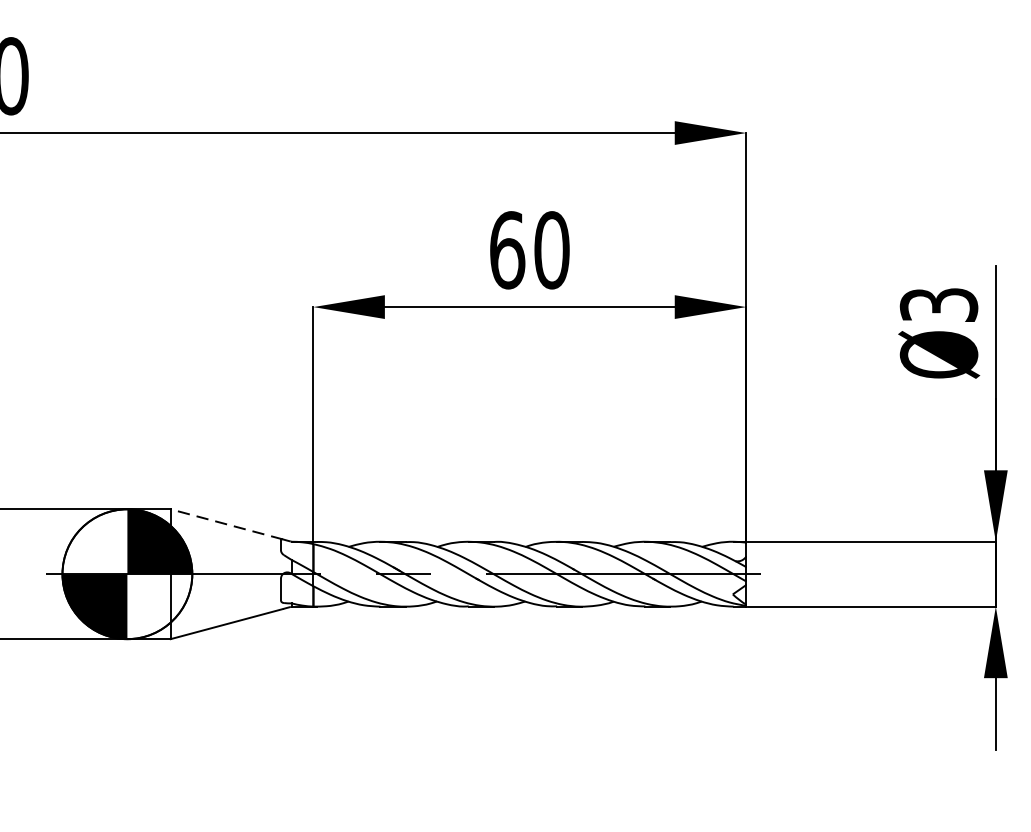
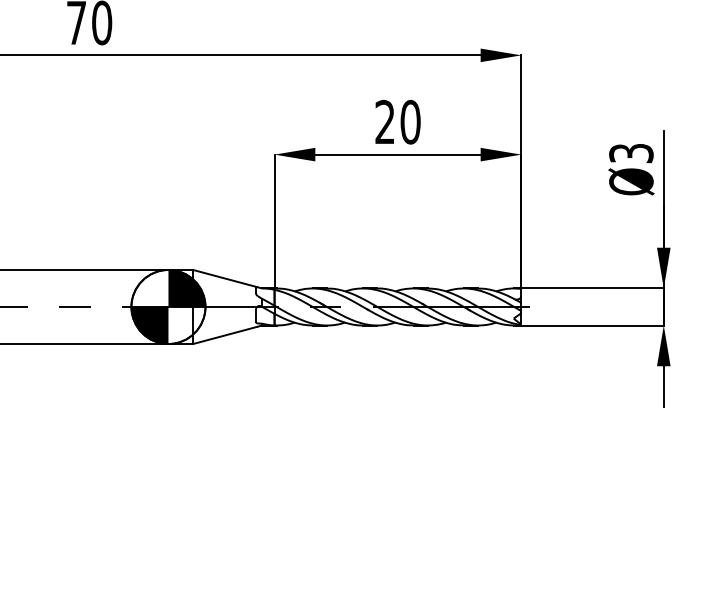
text: (507, 248) -> (385, 121), 60 -> 20
line: (225, 524) -> (224, 278), dashed -> solid

